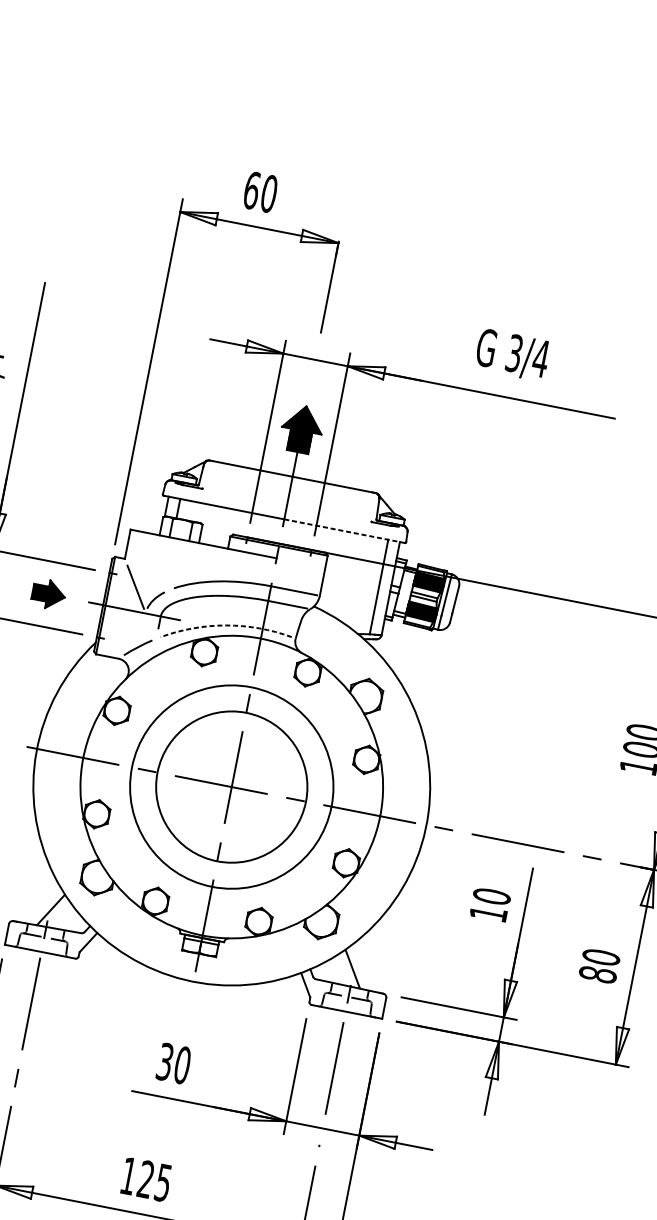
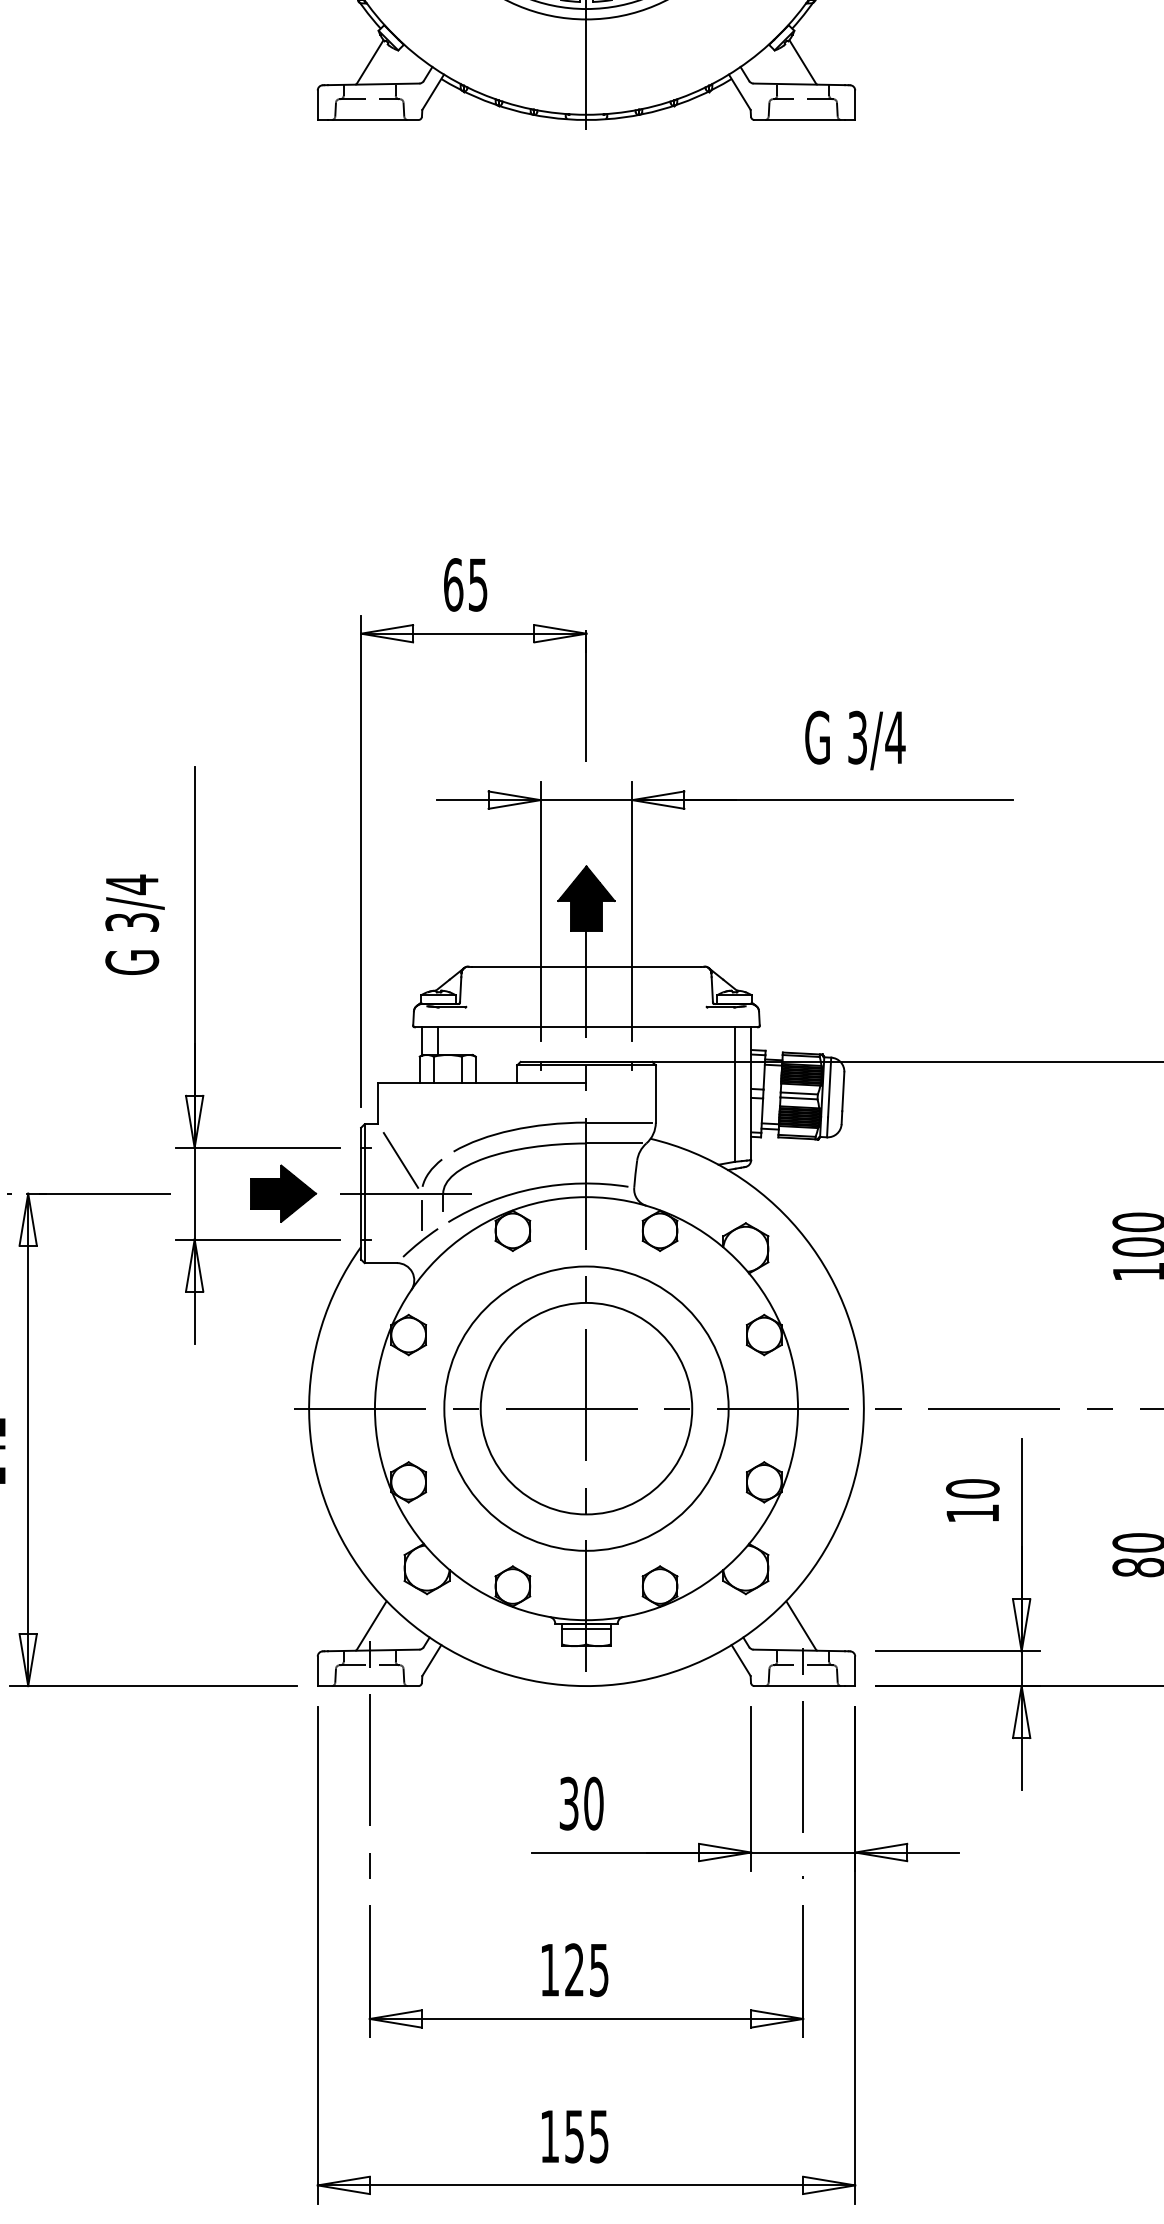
text: (268, 193) -> (477, 584), 60 -> 65
line: (344, 531) -> (672, 1027), dashed -> solid
part: (48, 594) -> (283, 1193), size x1.43
arc: (226, 625) -> (535, 1188), dashed -> solid
line: (142, 628) -> (421, 1214), added

